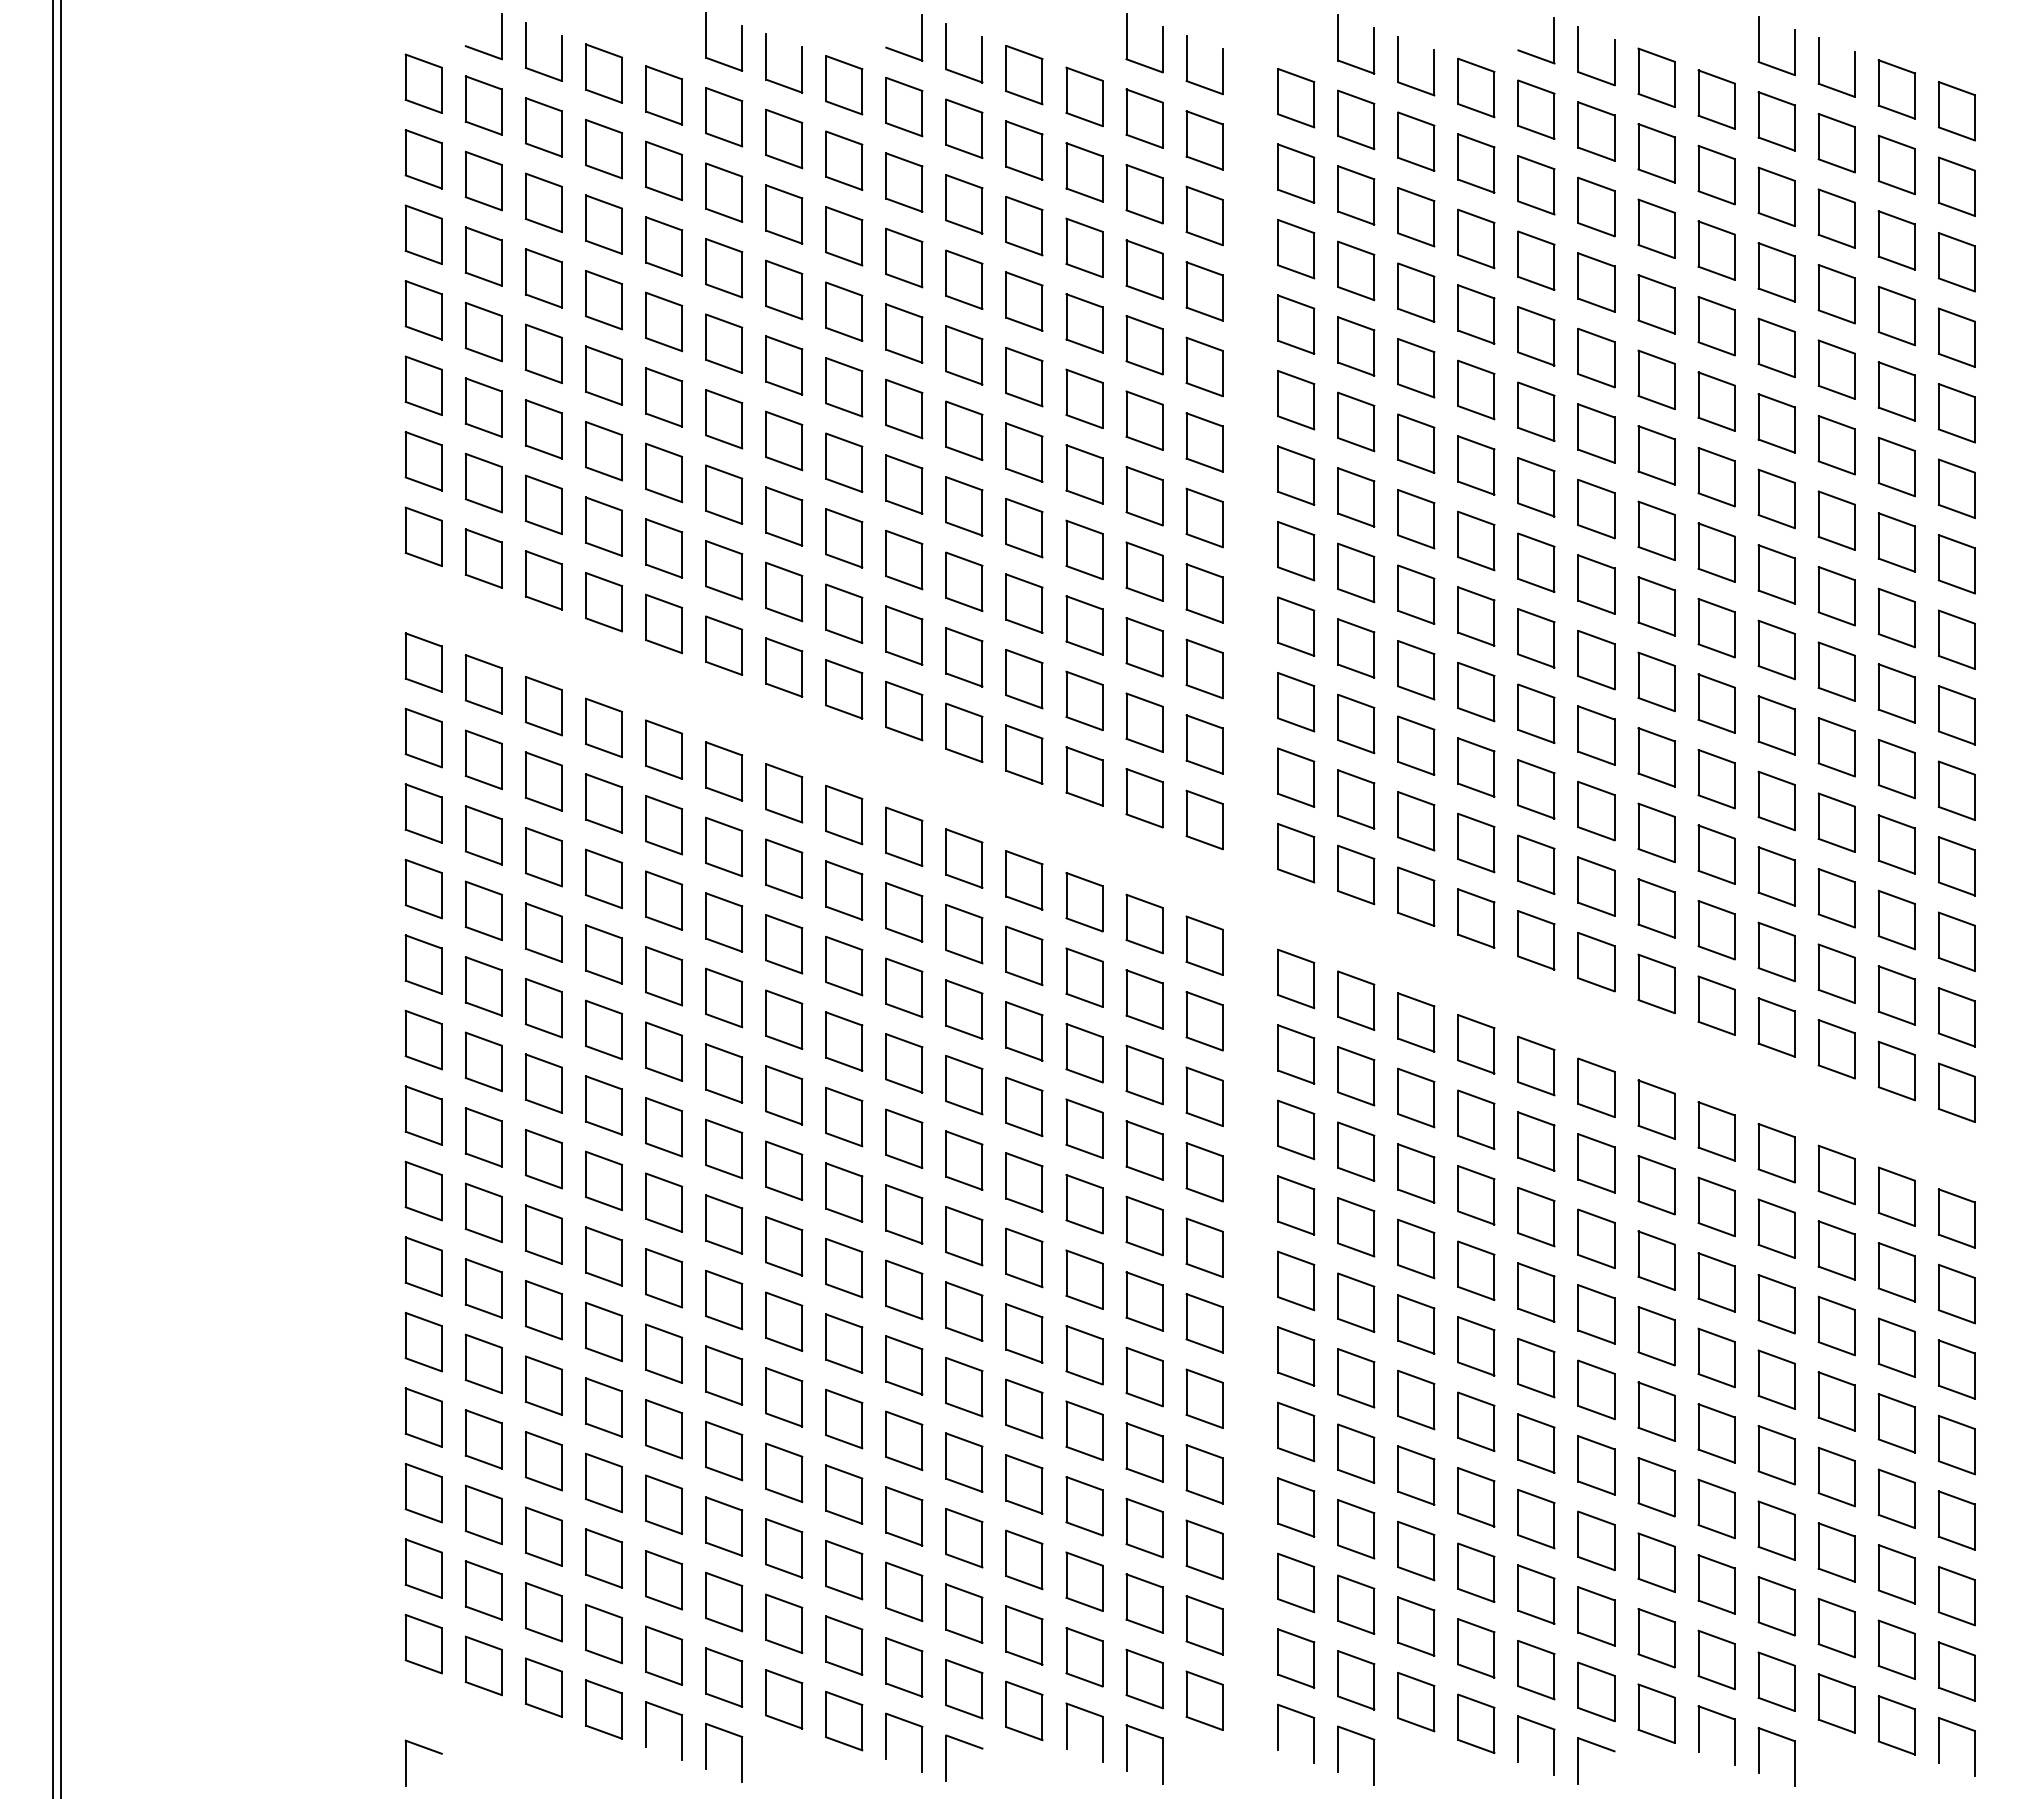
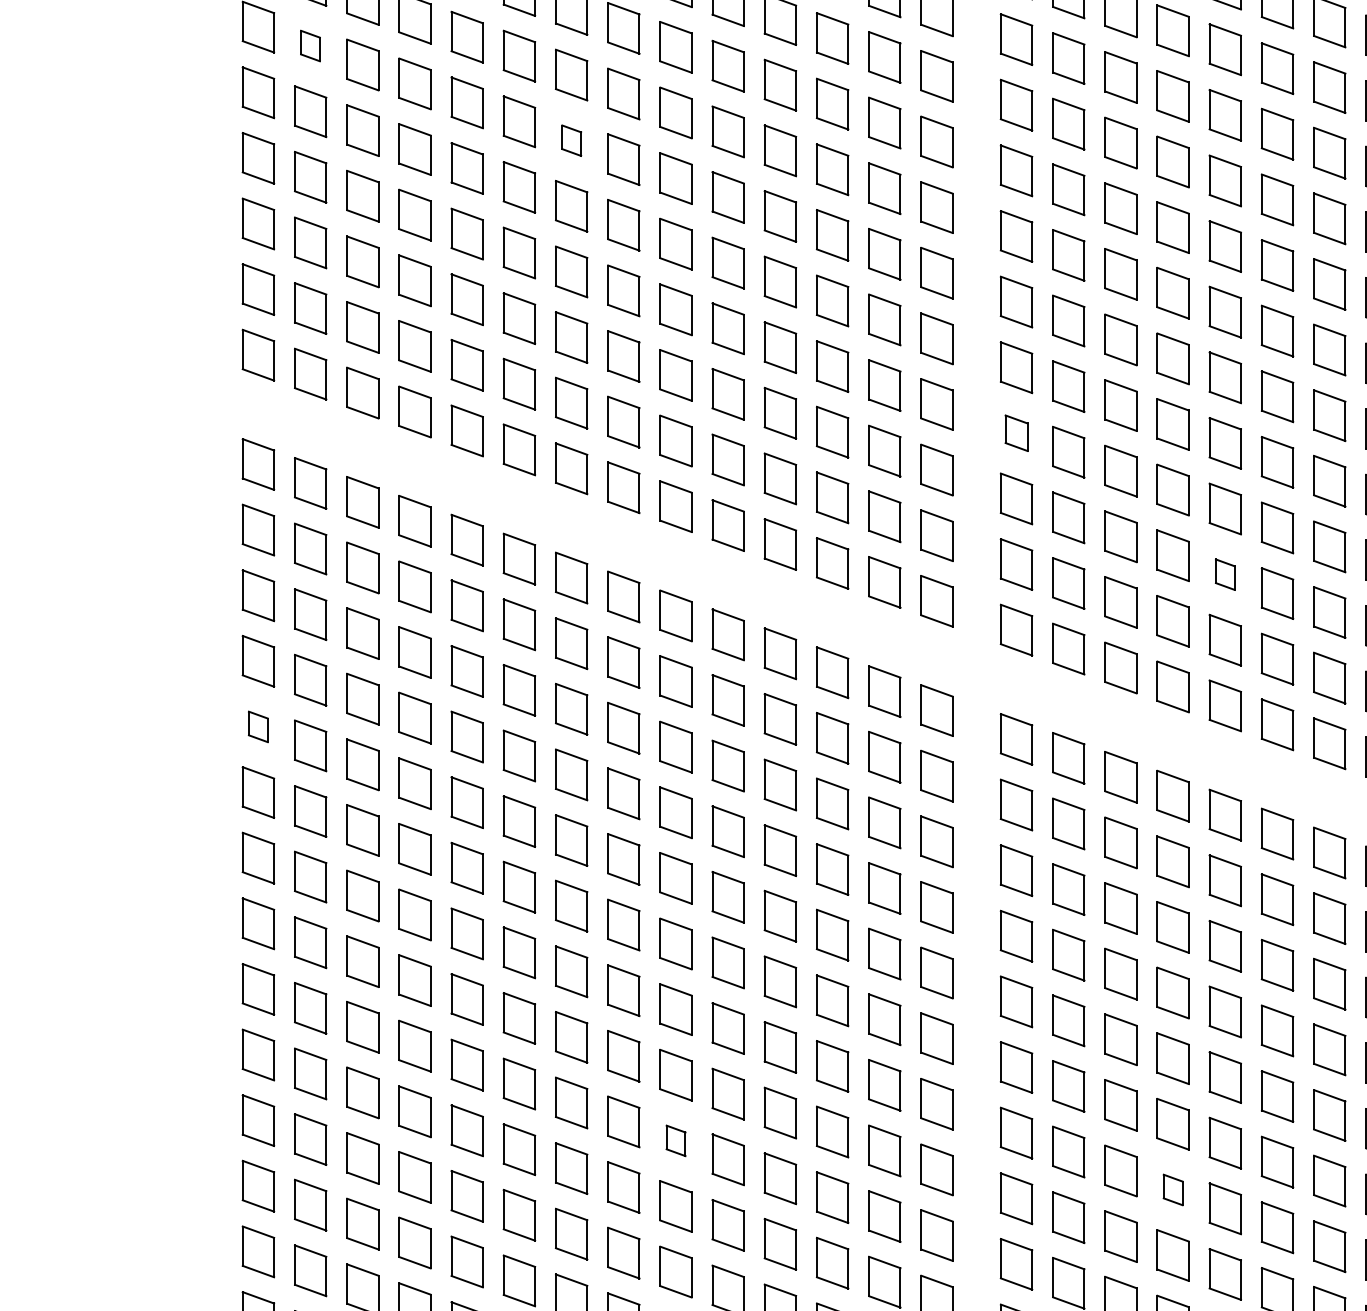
part: (483, 180) -> (310, 45), size x0.6
part: (784, 289) -> (571, 140), size x0.6
part: (1296, 626) -> (1016, 433), size x0.7
part: (1536, 789) -> (1225, 574), size x0.6
part: (423, 964) -> (258, 726), size x0.6
part: (904, 1440) -> (676, 1140), size x0.6
part: (1476, 1497) -> (1173, 1190), size x0.6

